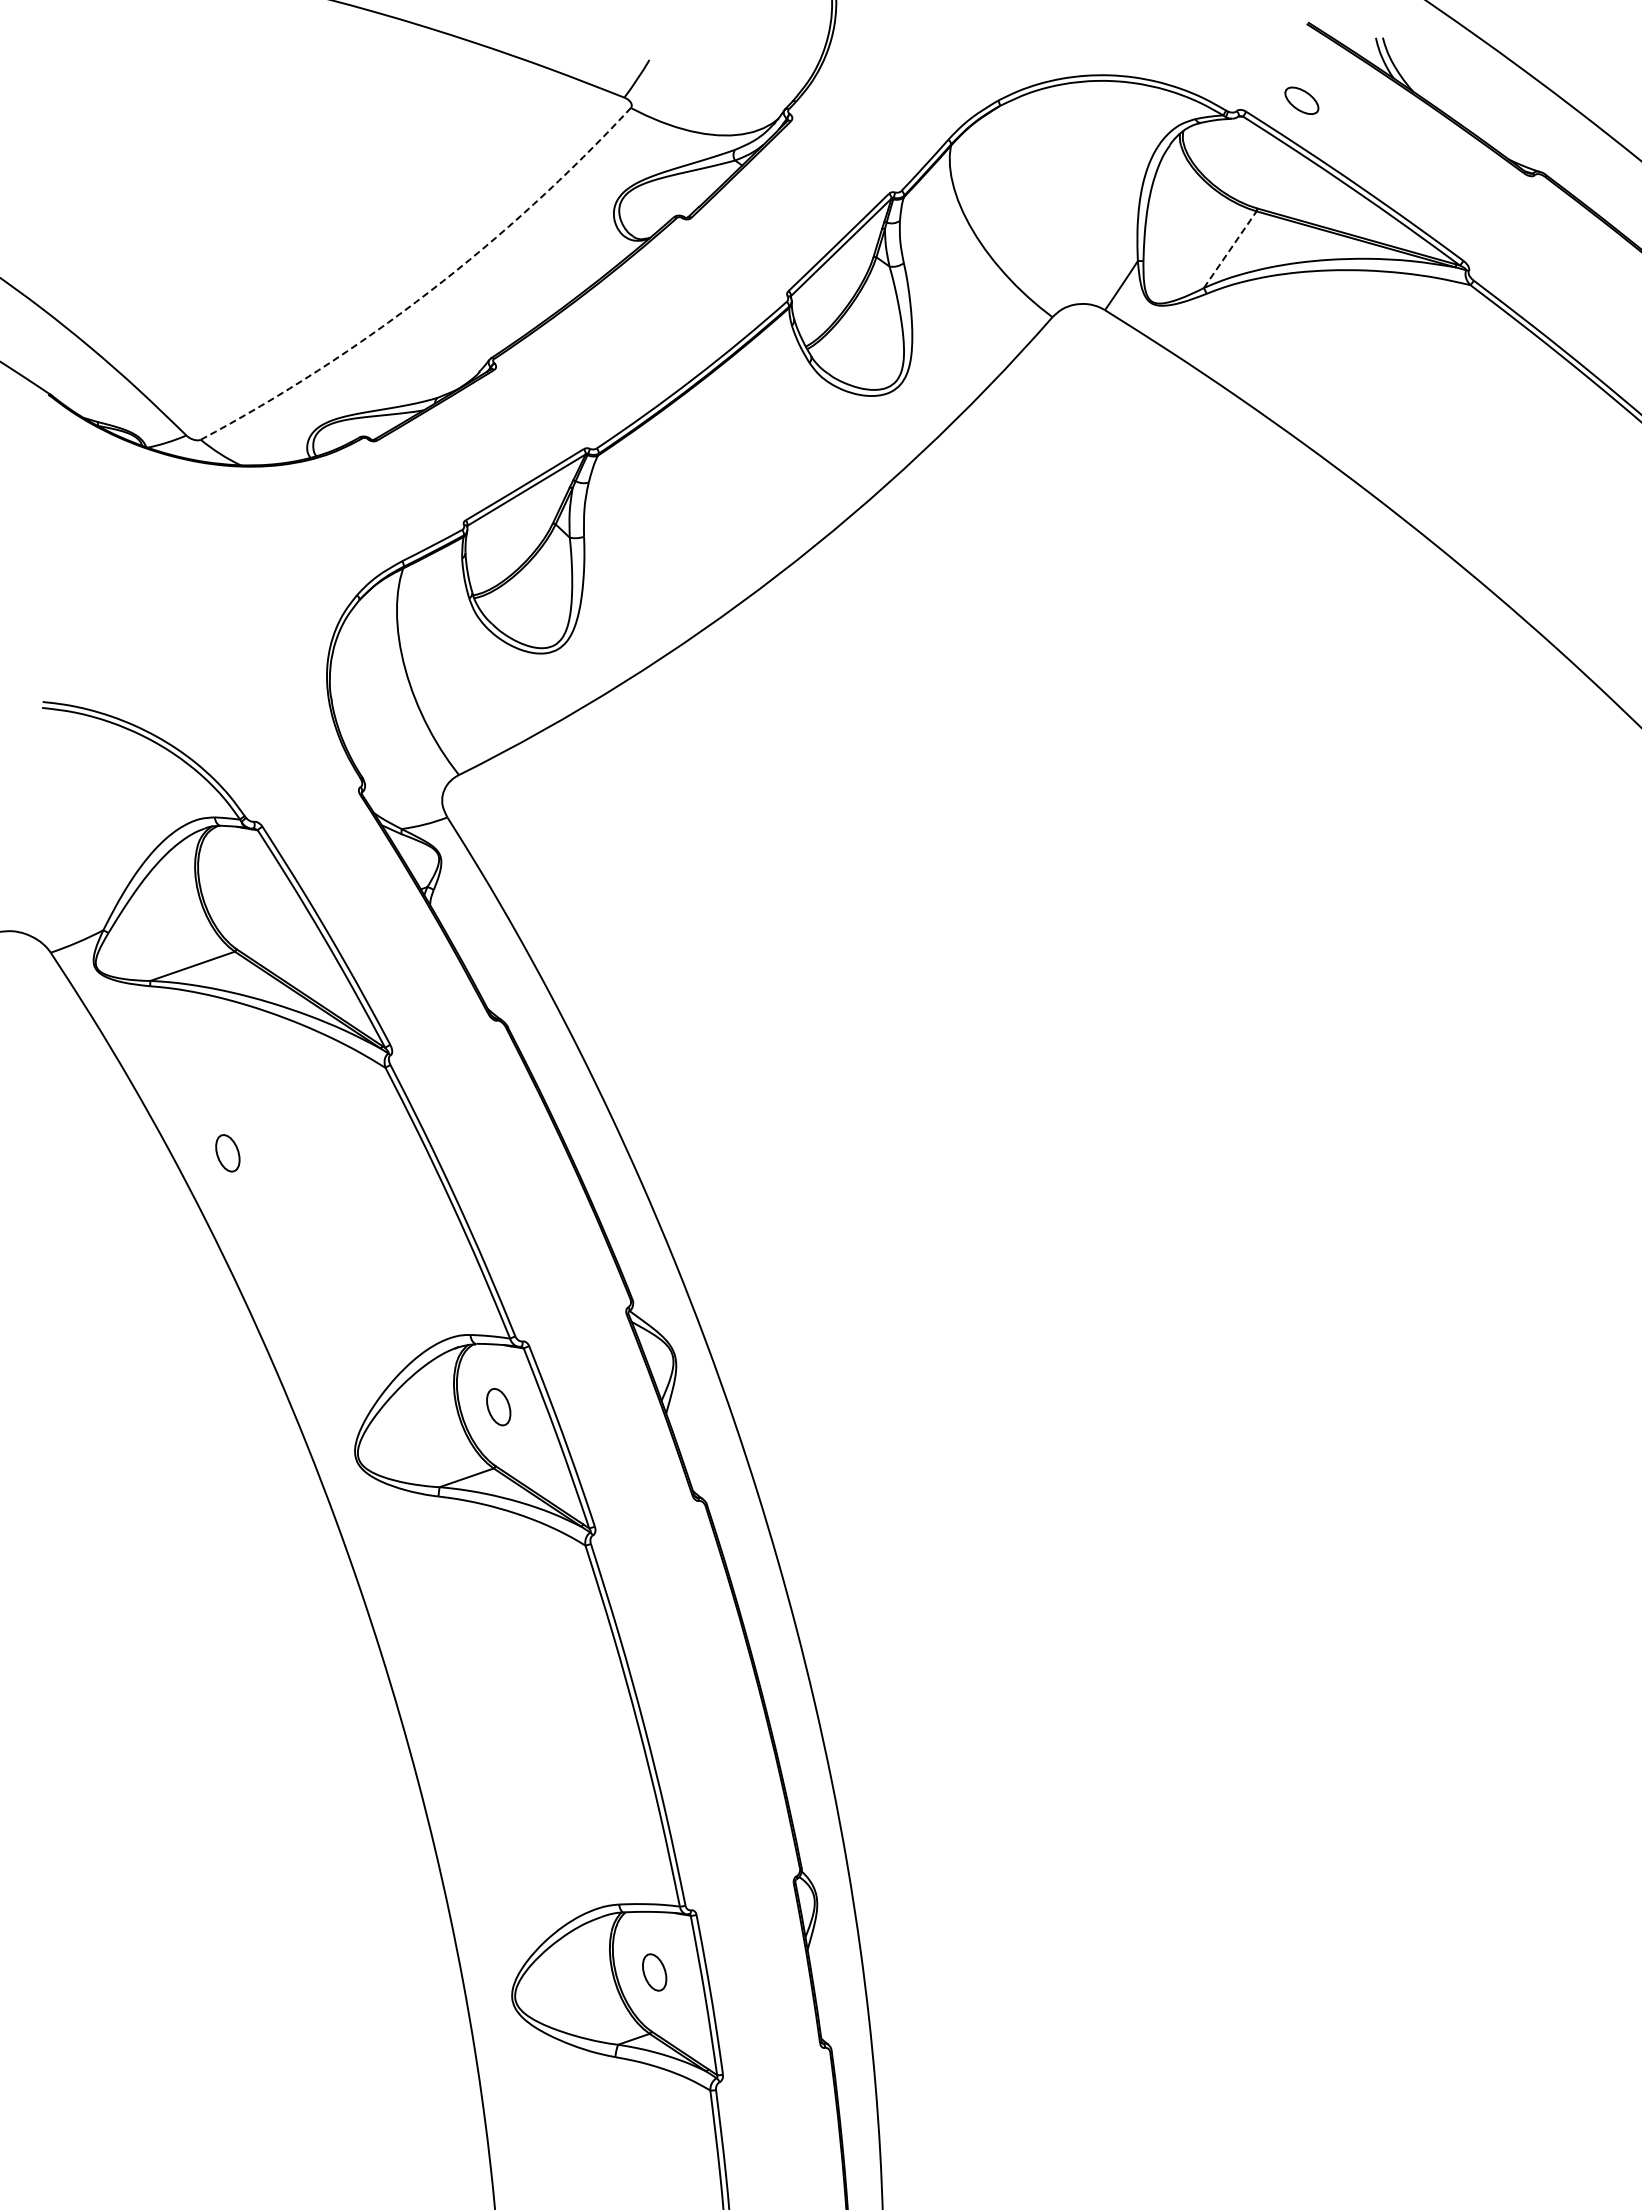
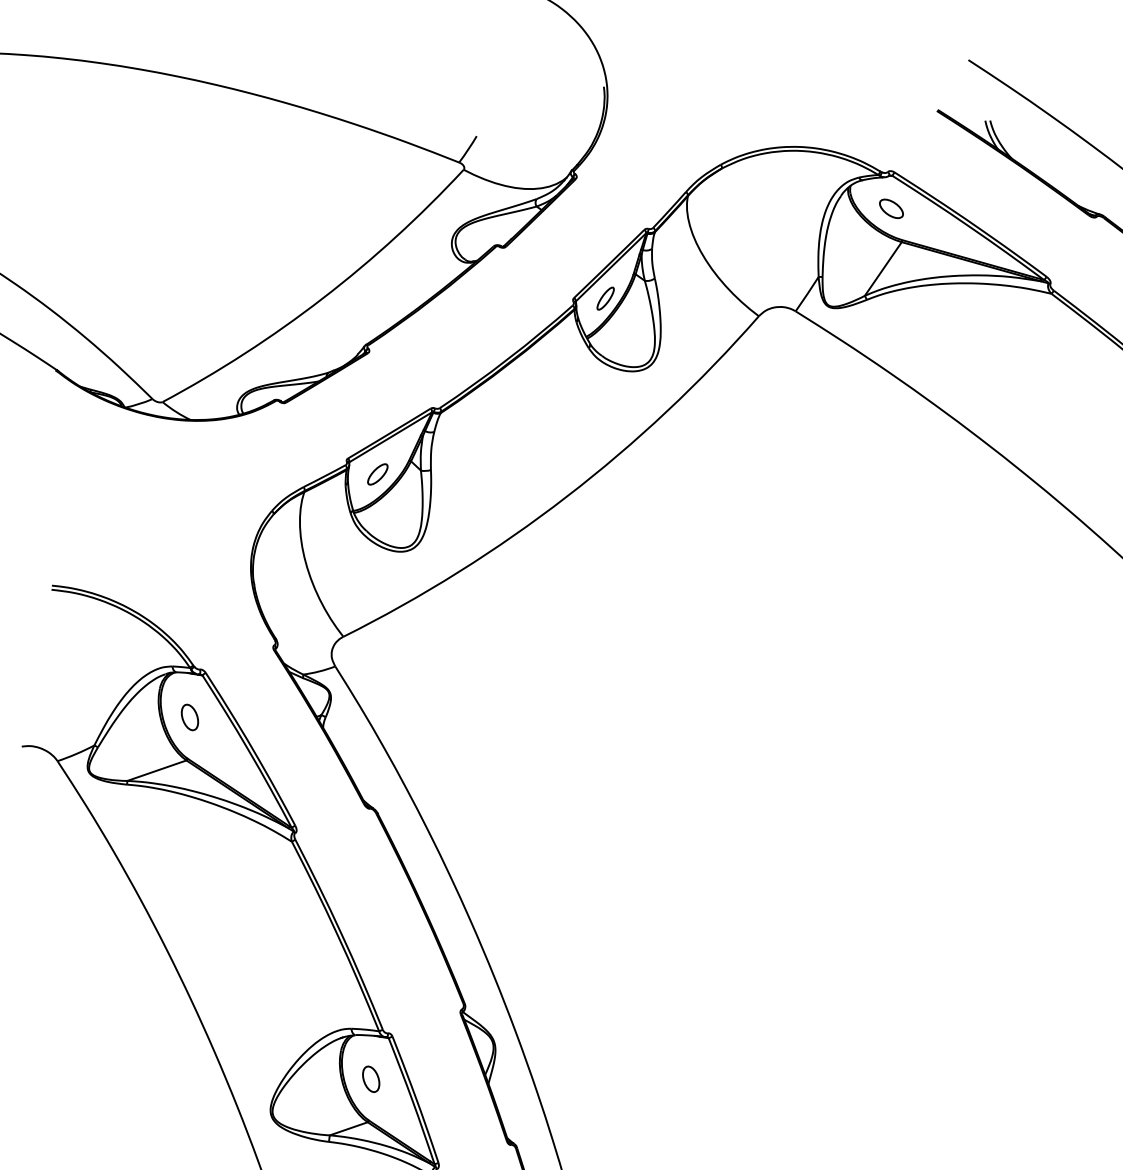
part: (1301, 100) -> (891, 208), moved
line: (1230, 249) -> (883, 268), dashed -> solid
arc: (429, 291) -> (322, 298), dashed -> solid
part: (833, 291) -> (605, 298), added
part: (508, 542) -> (378, 473), added
part: (227, 1153) -> (189, 717), moved

